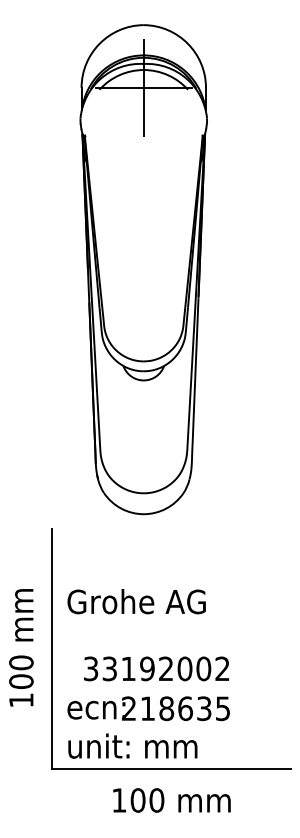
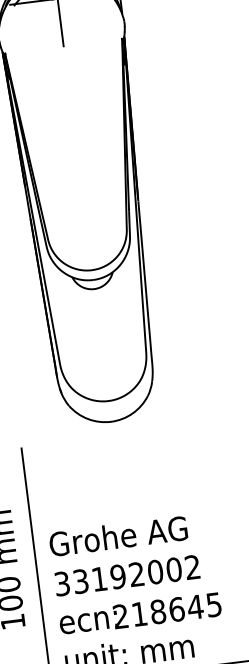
text: (136, 601) -> (118, 536), moved
text: (156, 668) -> (127, 575), moved
text: (204, 708) -> (195, 606), 218635 -> 218645

